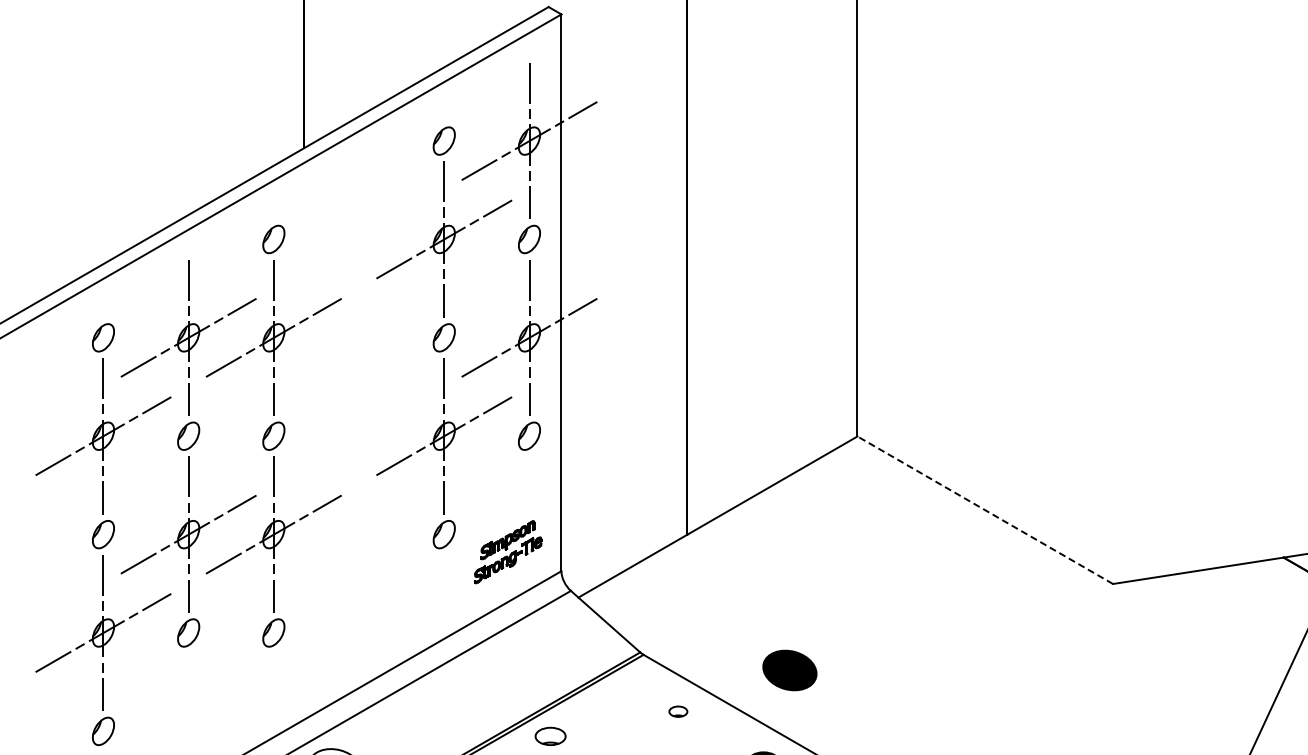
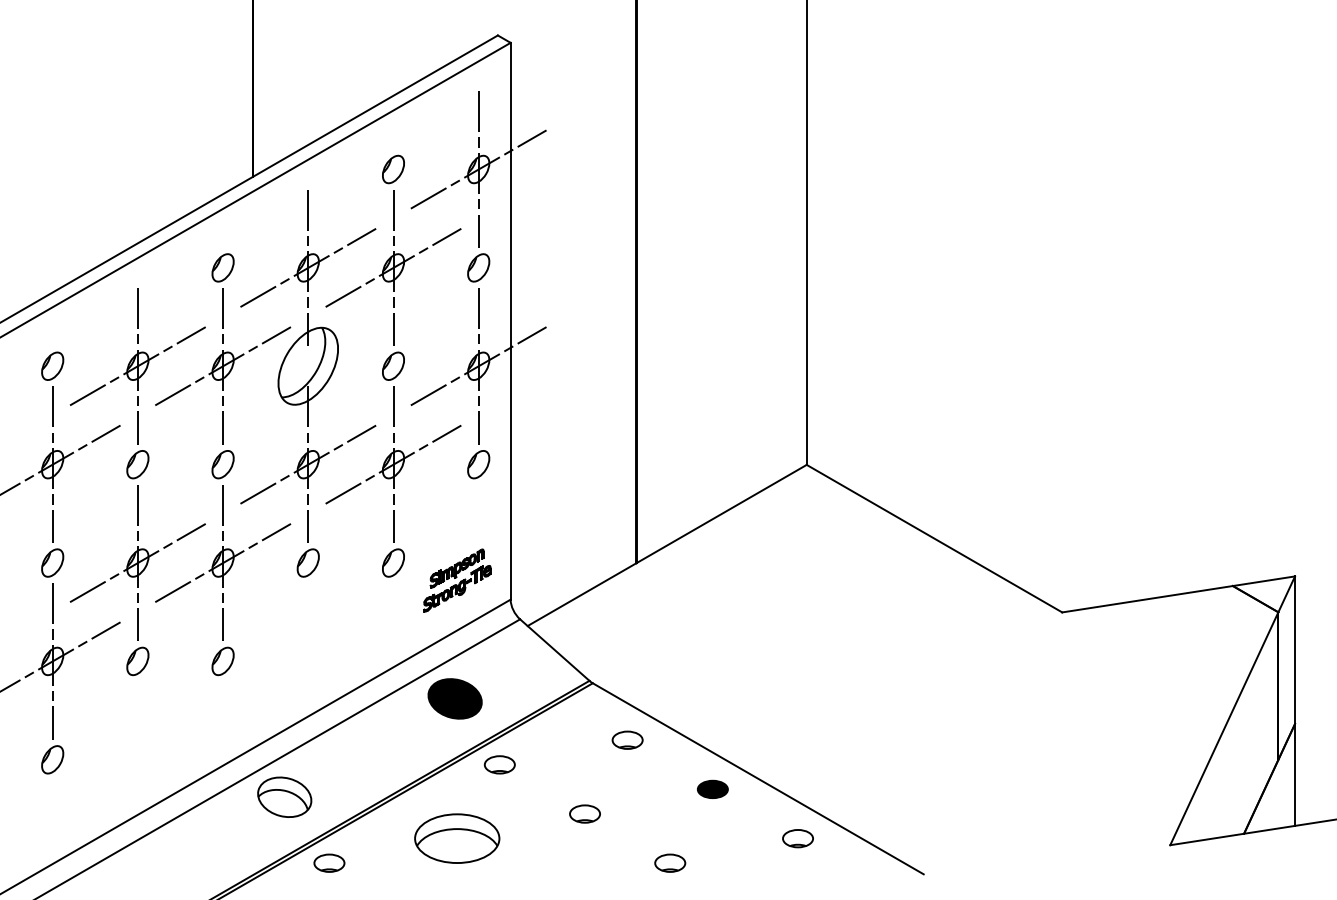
part: (359, 355) -> (308, 383), added
line: (985, 510) -> (934, 538), dashed -> solid
part: (789, 670) -> (454, 698), moved
part: (678, 711) -> (627, 739), size x1.67

